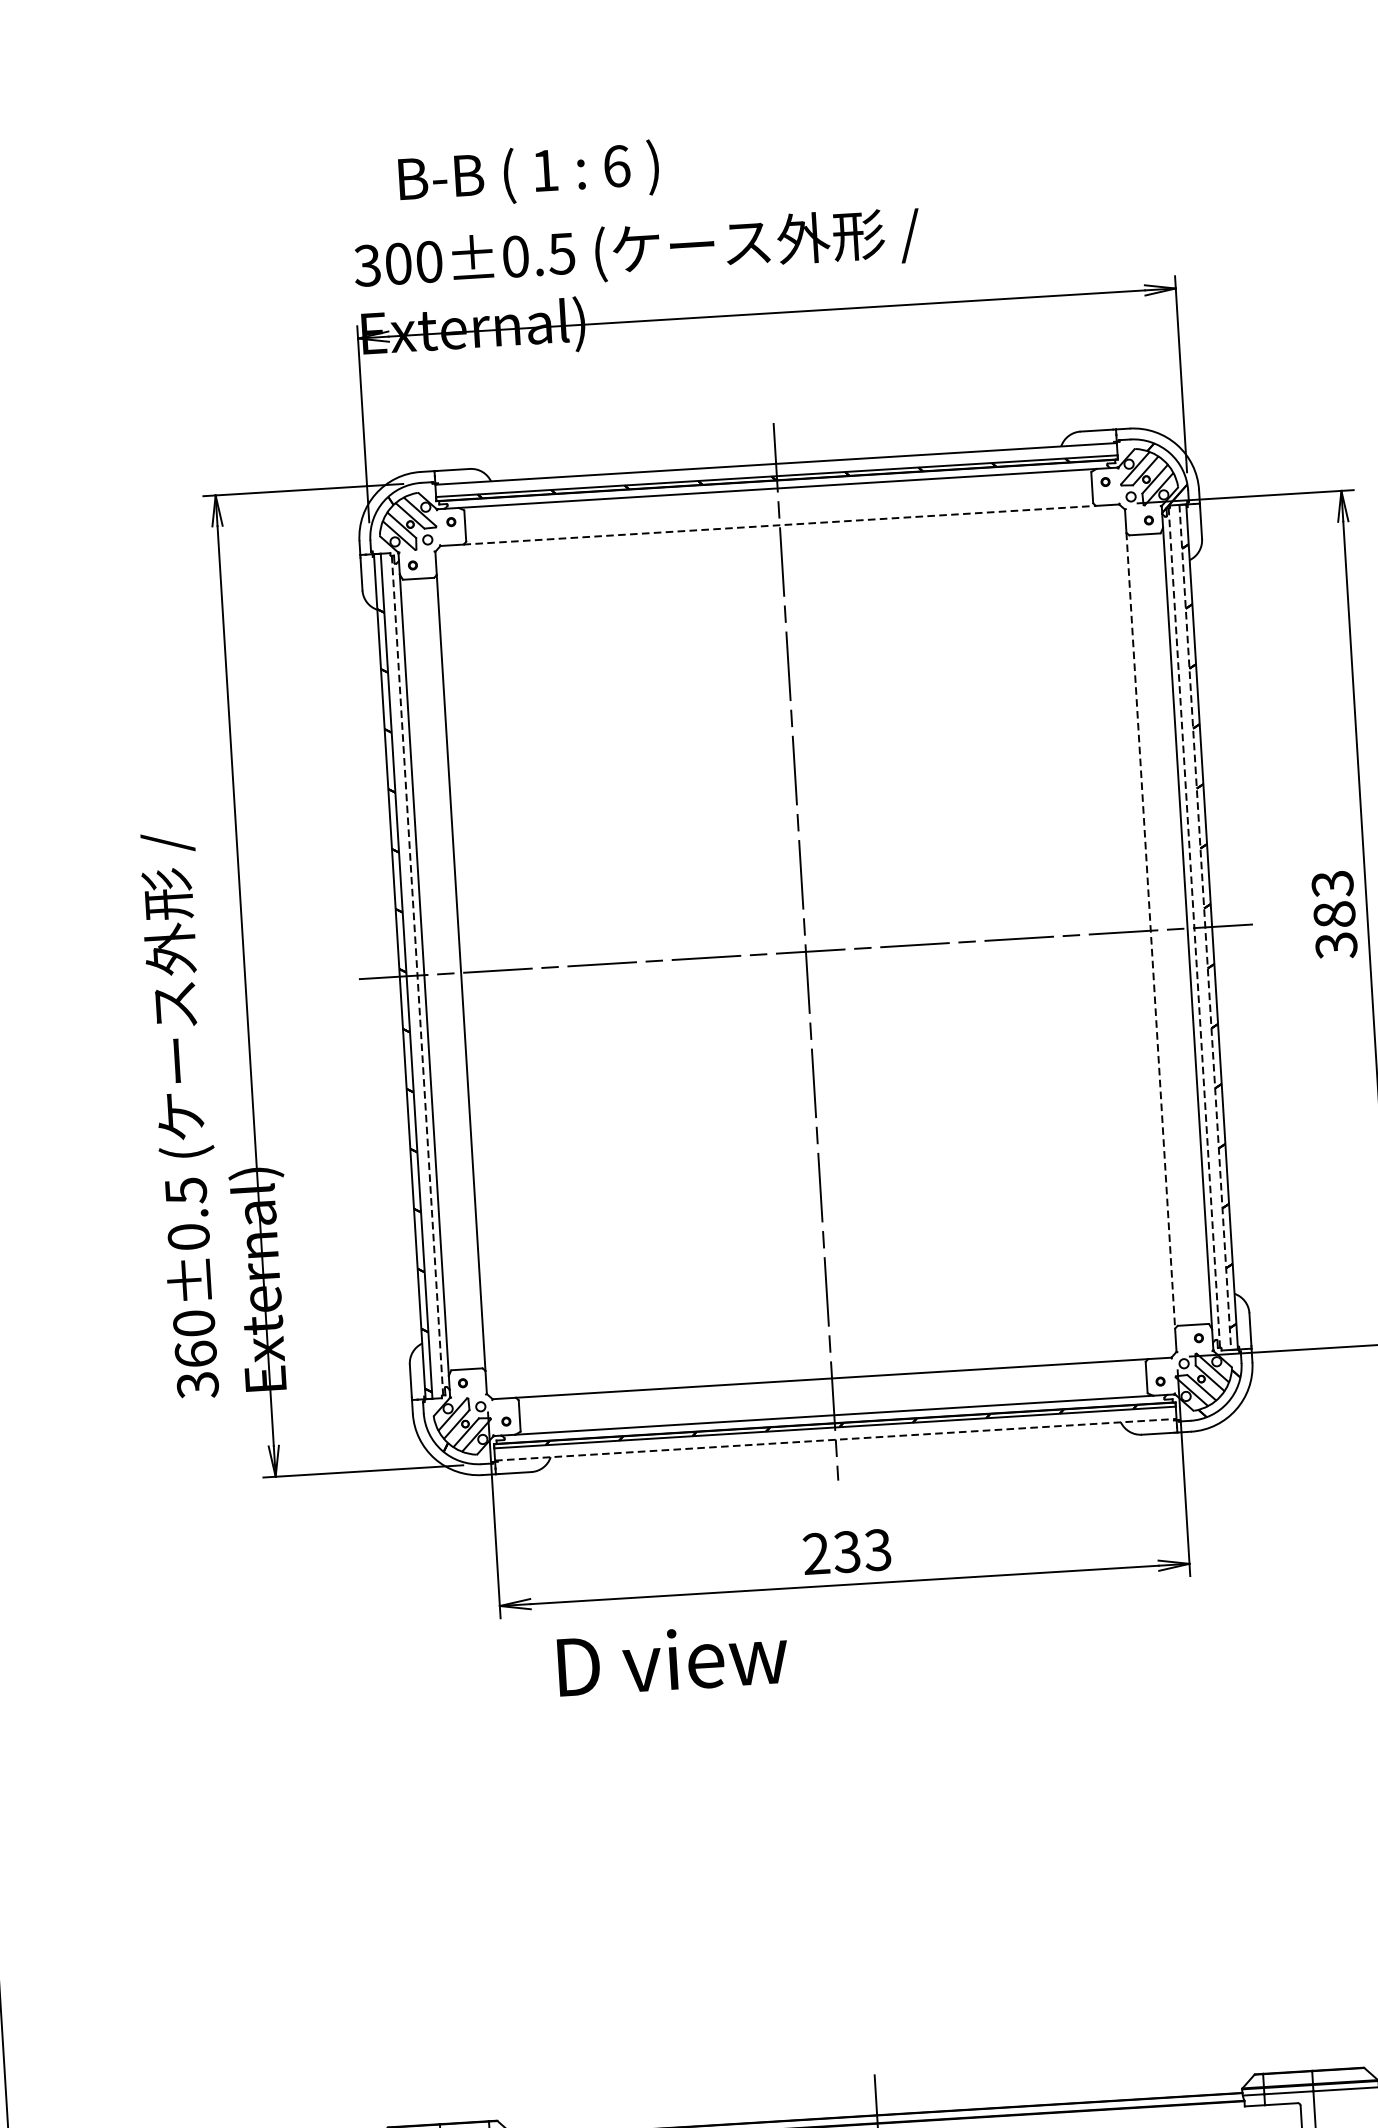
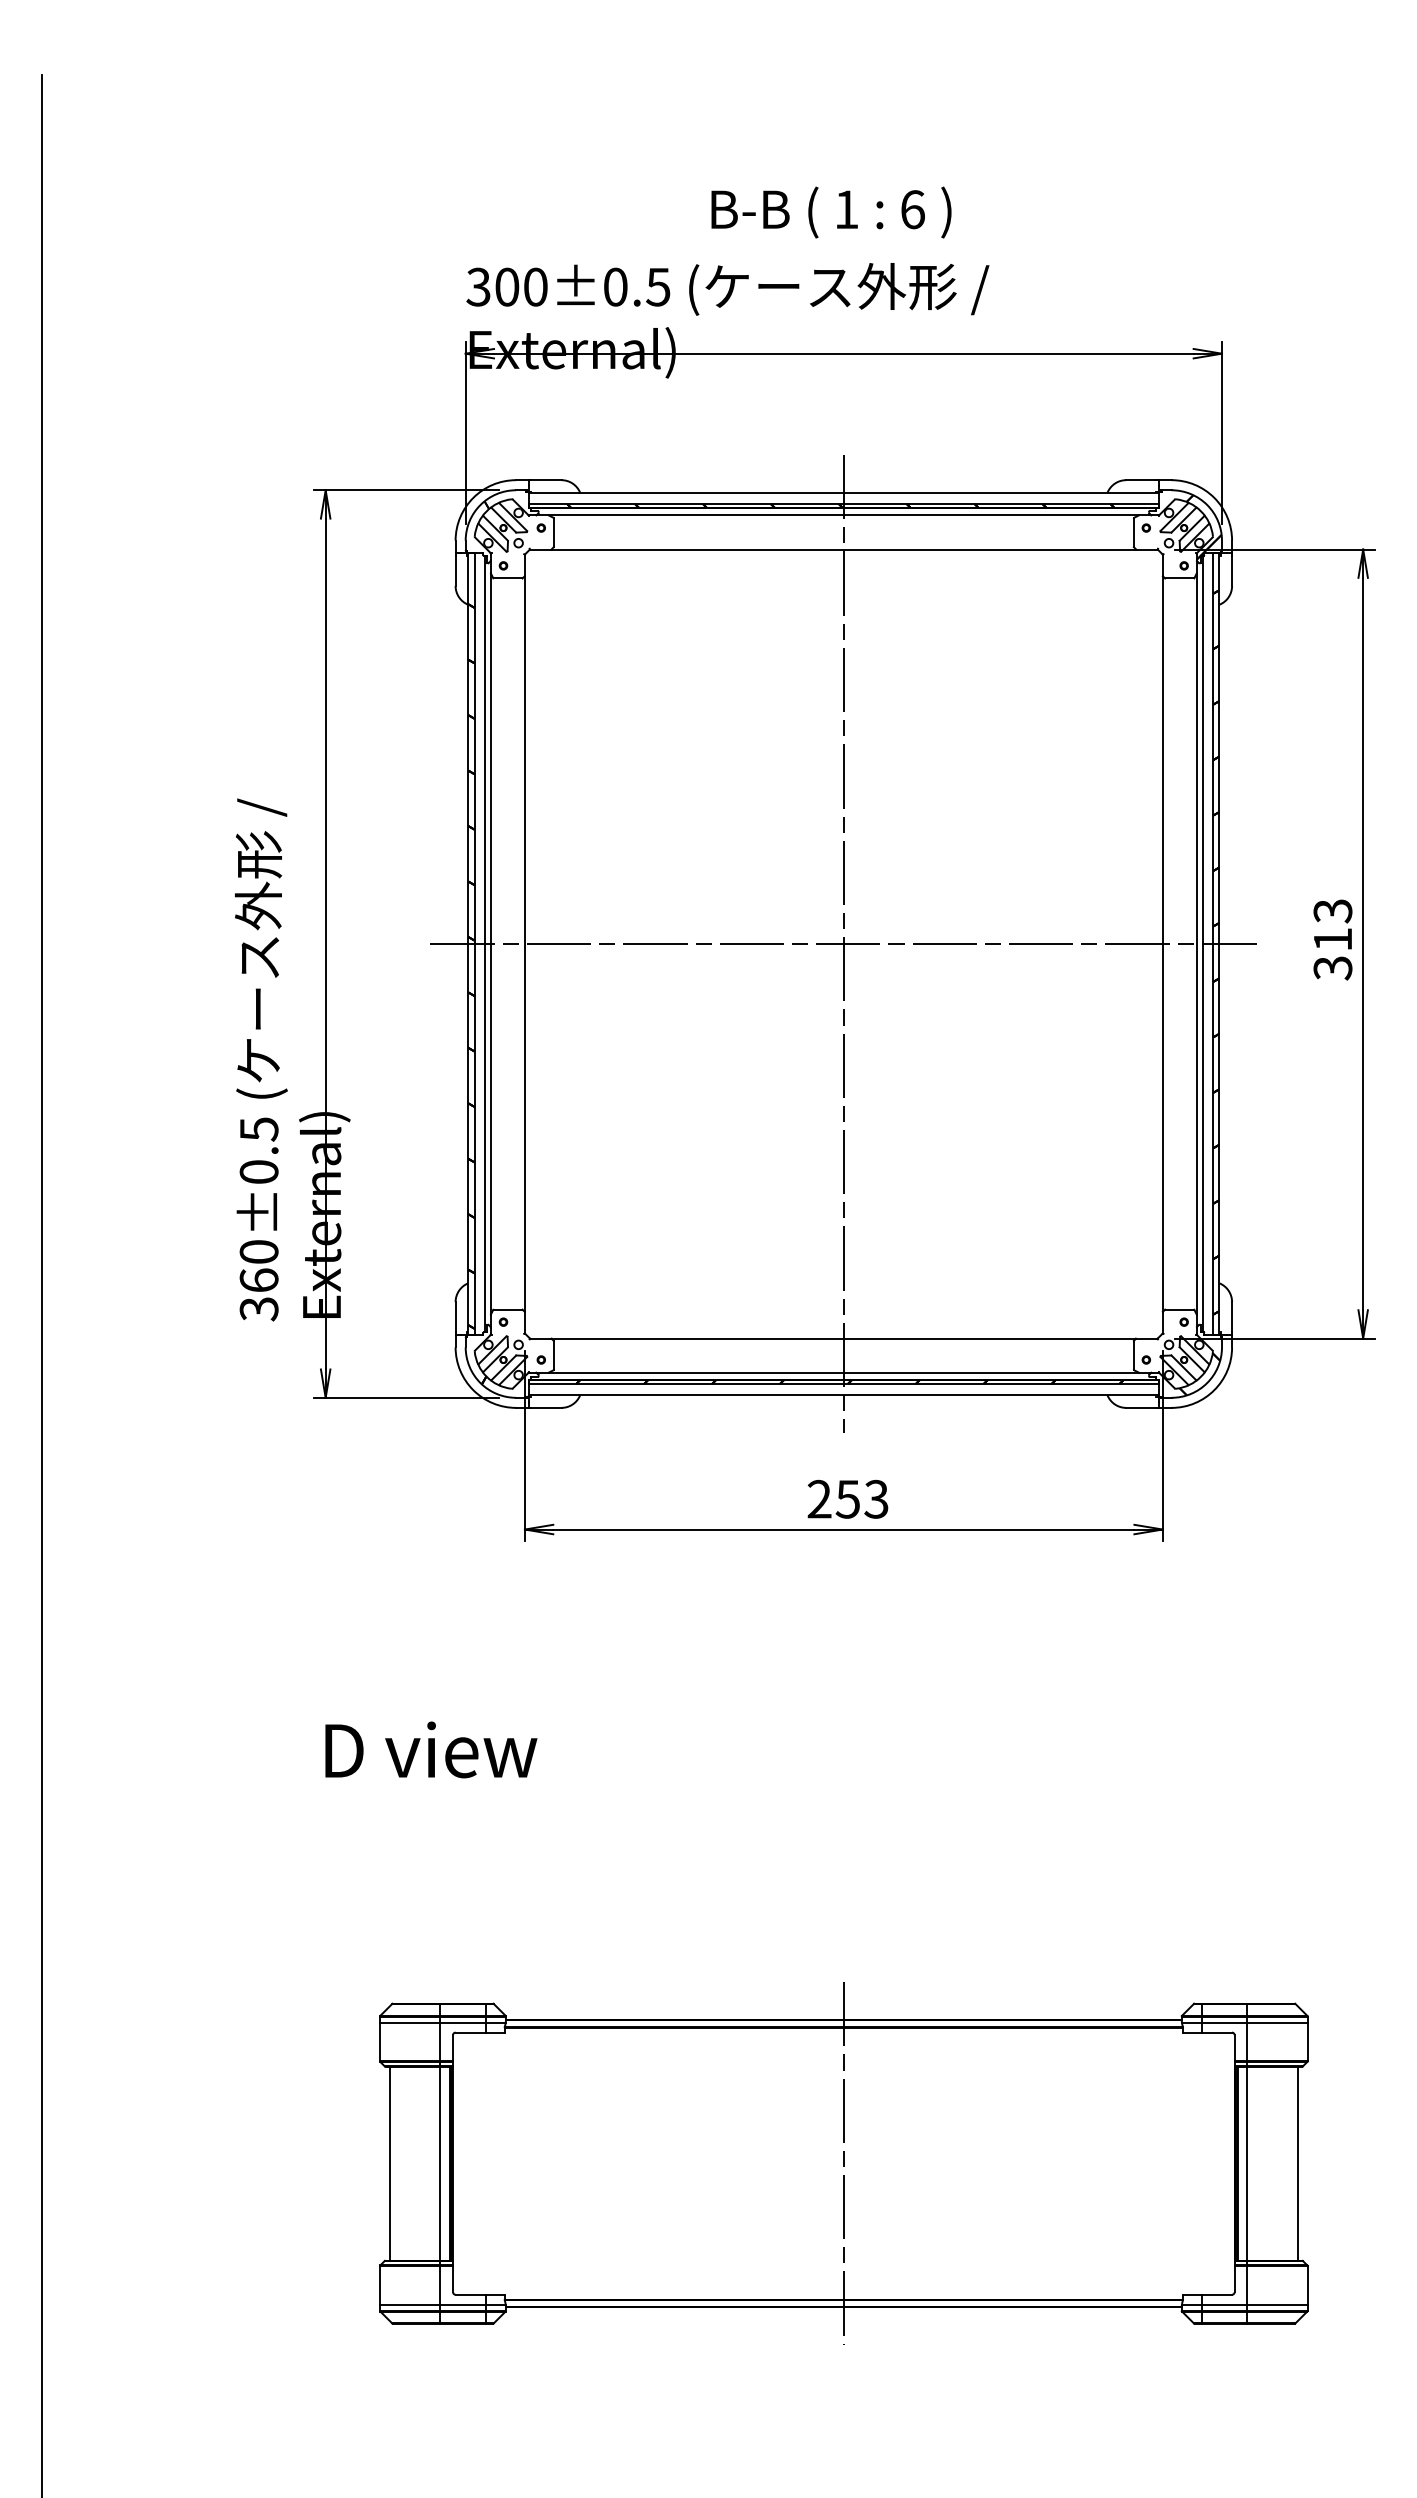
text: (529, 174) -> (831, 212), moved
line: (779, 525) -> (843, 549), dashed -> solid
text: (1334, 914) -> (1332, 939), 383 -> 313
line: (1194, 927) -> (1203, 943), dashed -> solid
line: (1205, 927) -> (1213, 944), dashed -> solid
line: (1150, 931) -> (1162, 944), dashed -> solid
line: (417, 976) -> (484, 944), dashed -> solid
line: (836, 1439) -> (844, 1395), dashed -> solid
text: (846, 1551) -> (847, 1498), 233 -> 253
text: (673, 1659) -> (431, 1749), moved

